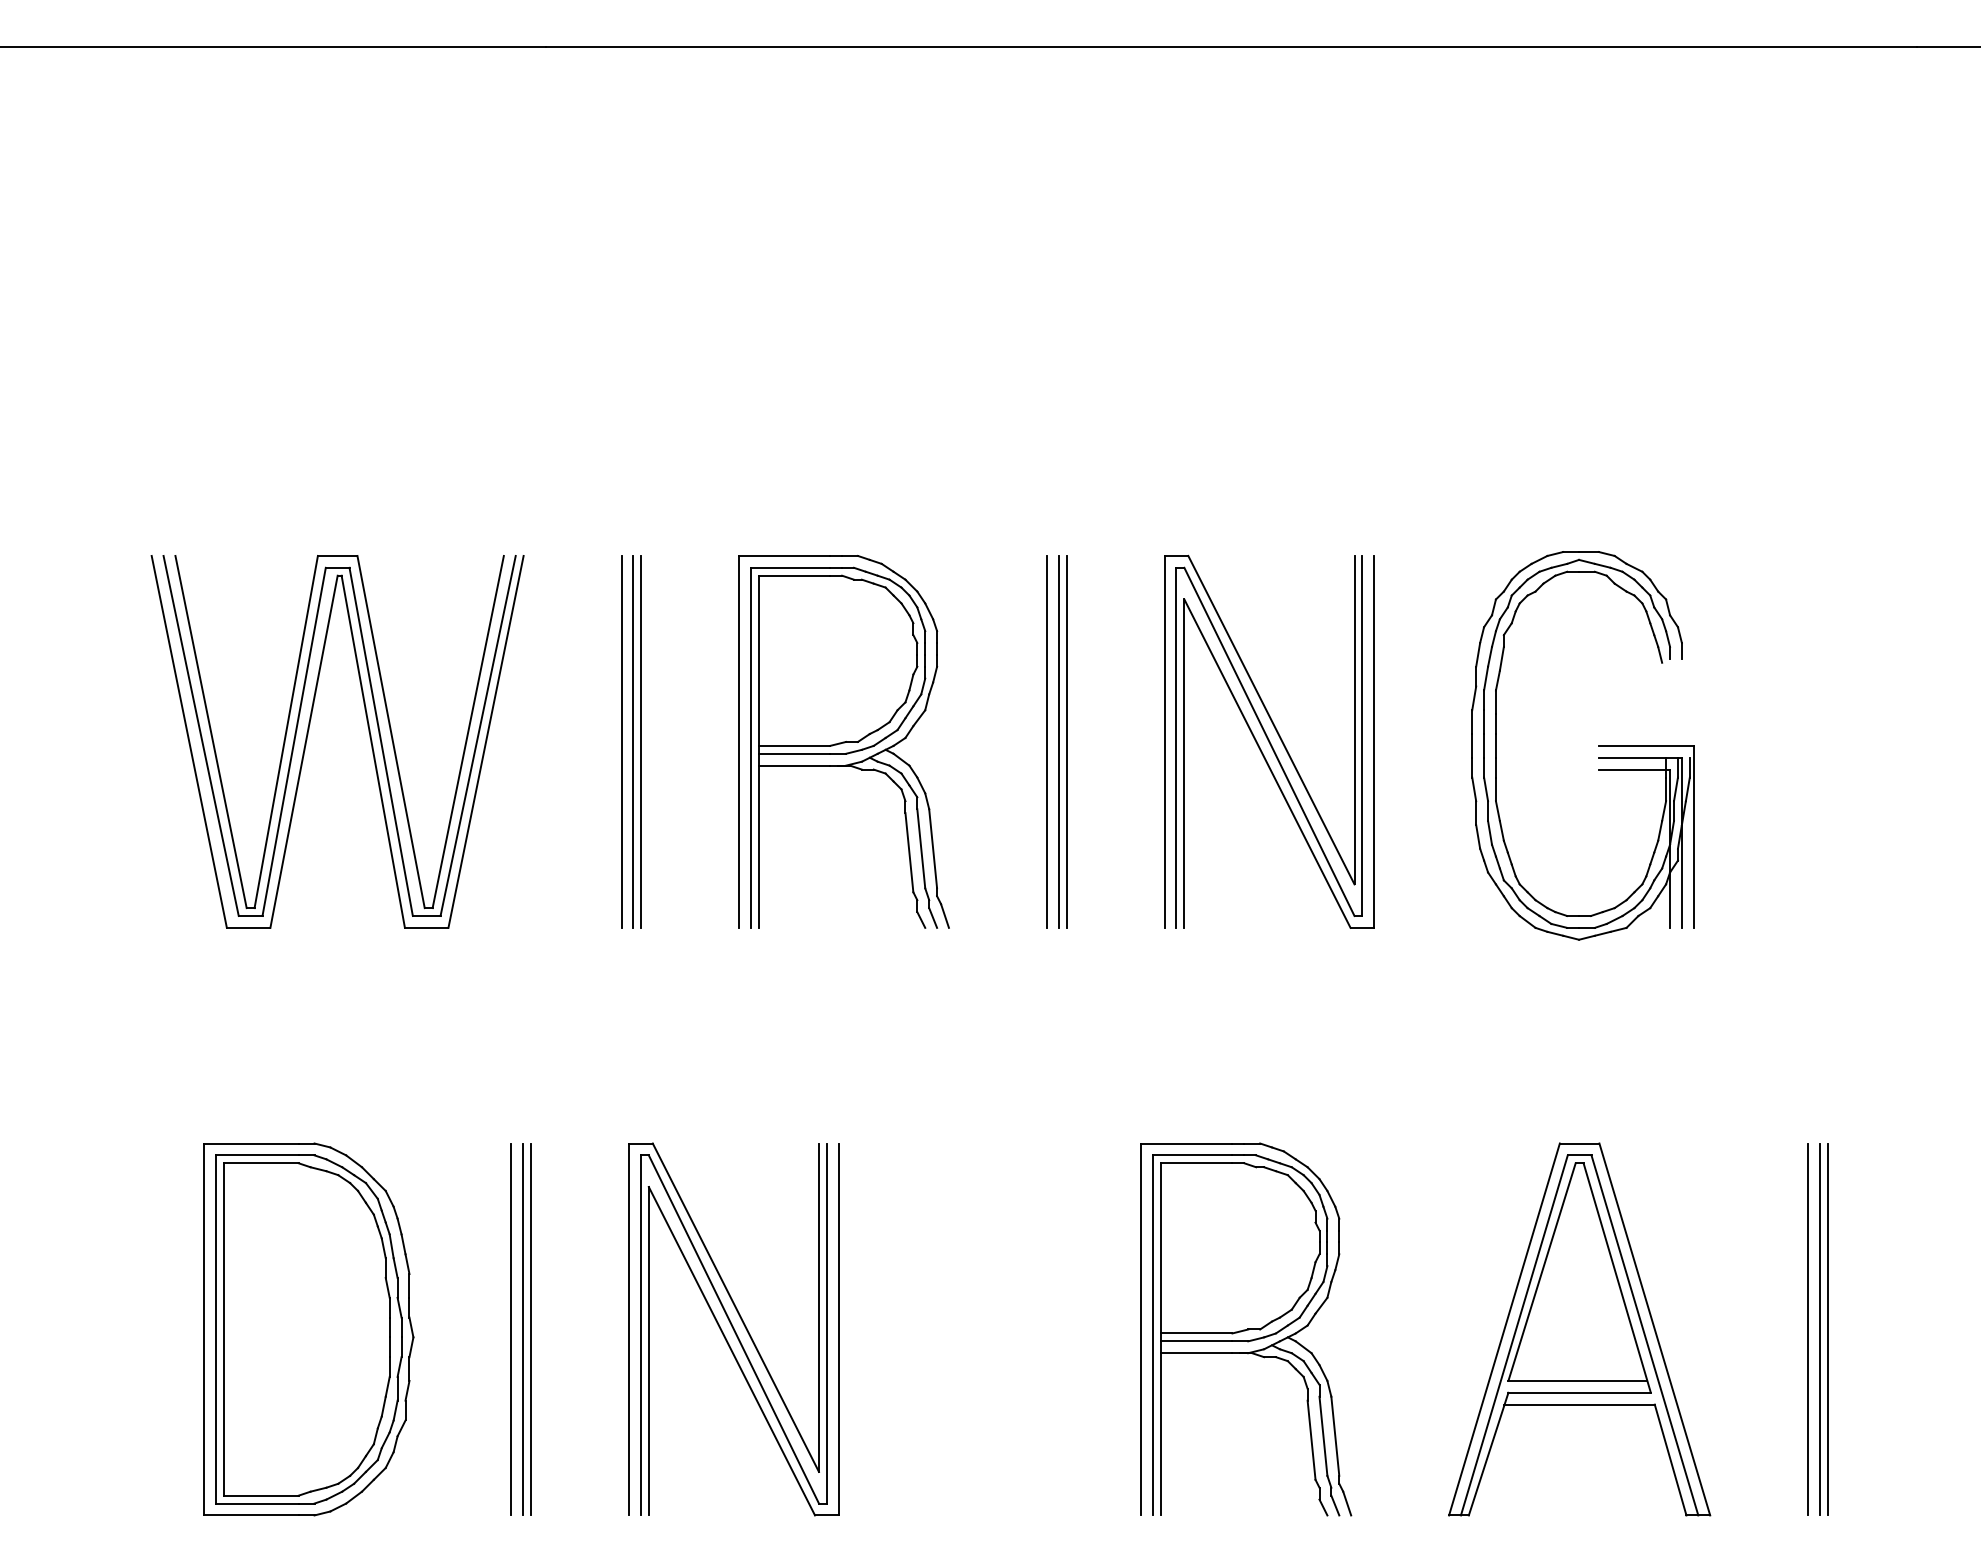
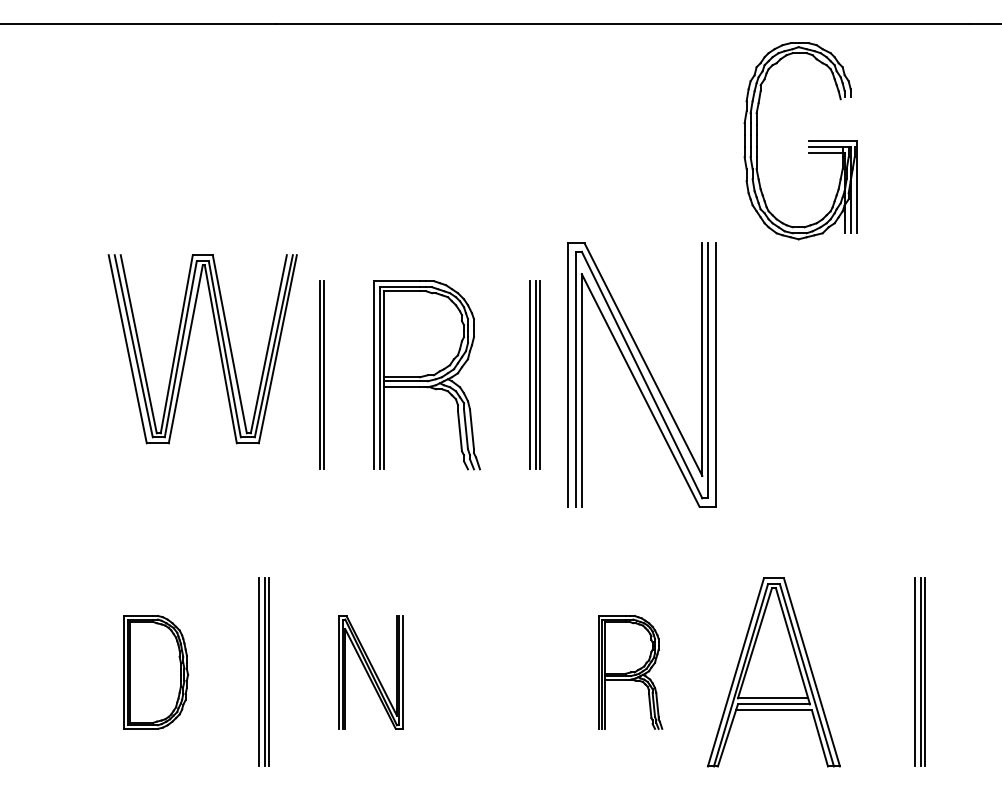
part: (309, 736) -> (188, 346), moved
line: (621, 742) -> (314, 375), removed
part: (1268, 742) -> (641, 375), size x1.4
part: (1598, 746) -> (808, 141), moved
part: (309, 1329) -> (156, 672), size x0.6
part: (732, 1329) -> (370, 672), size x0.6
part: (1246, 1329) -> (630, 672), size x0.6
part: (1578, 1329) -> (773, 672), moved

